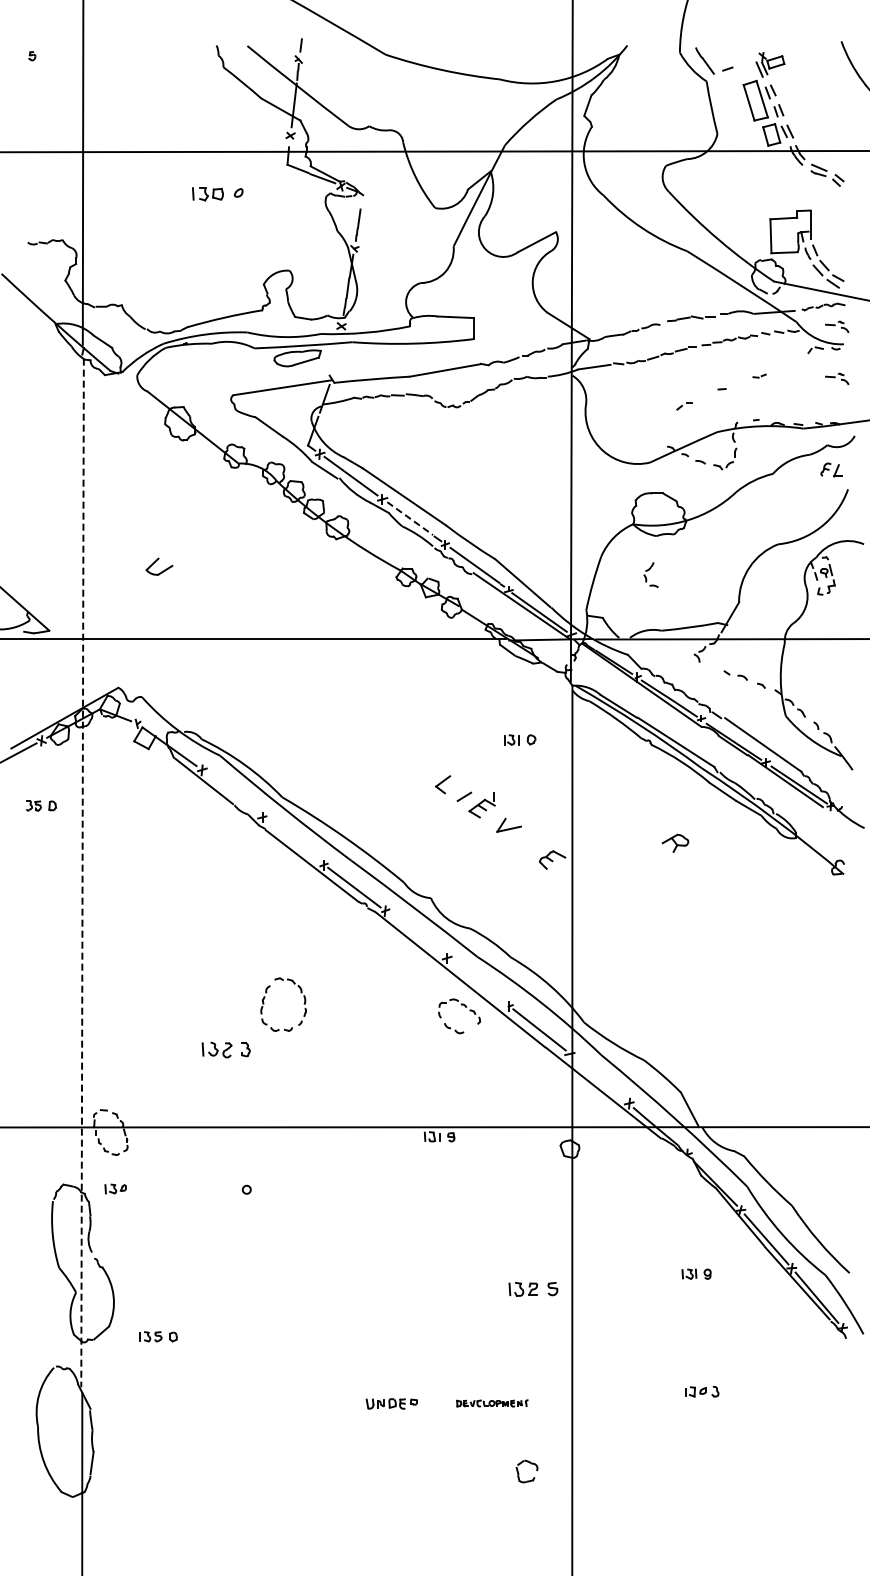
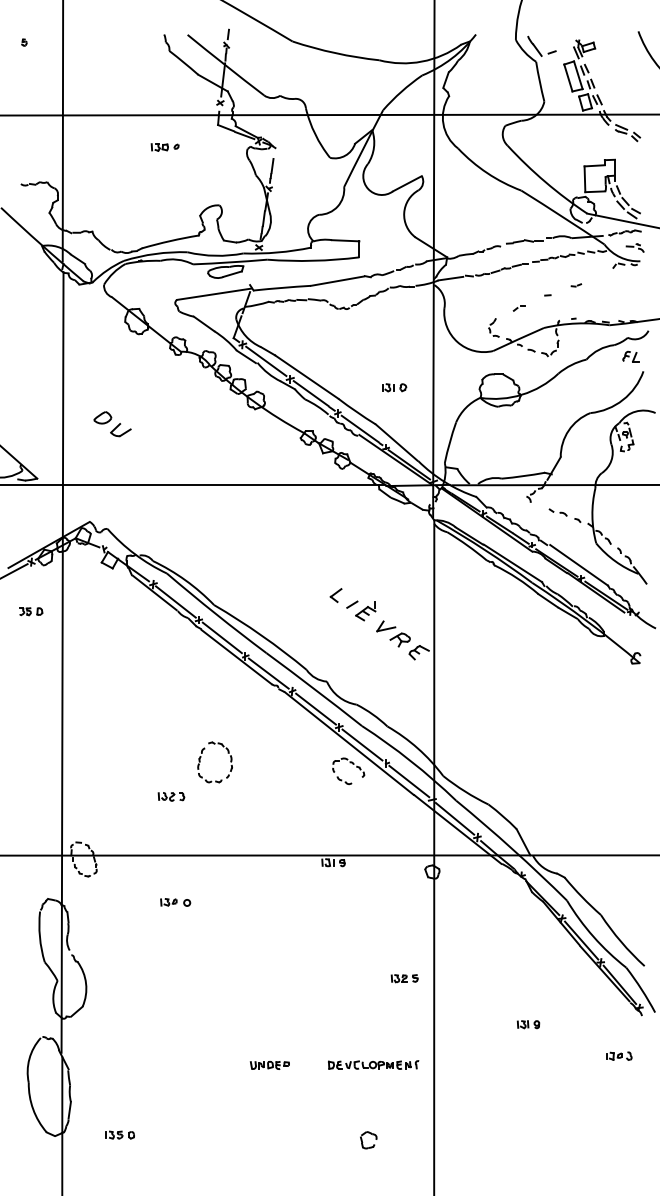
part: (217, 194) -> (164, 147), size x0.71
part: (837, 378) -> (635, 287), removed
line: (410, 518) -> (311, 393), dashed -> solid
part: (135, 550) -> (102, 417), added
part: (650, 574) -> (493, 327), moved
part: (520, 739) -> (394, 387), moved
line: (231, 792) -> (175, 601), added
line: (292, 840) -> (221, 637), added
part: (675, 842) -> (400, 639), moved
line: (82, 873) -> (62, 662), dashed -> solid
line: (416, 934) -> (315, 709), added
line: (477, 981) -> (362, 744), added
part: (225, 1049) -> (171, 796), size x0.71
line: (599, 1078) -> (454, 818), added
part: (115, 1188) -> (168, 901), moved
part: (696, 1273) -> (528, 1024), moved
part: (533, 1289) -> (404, 978), size x0.71
part: (158, 1336) -> (120, 1134), moved
part: (702, 1391) -> (619, 1055), moved
part: (391, 1403) -> (269, 1065), moved
part: (492, 1403) -> (373, 1065), size x1.67
part: (519, 1473) -> (363, 1141), moved

